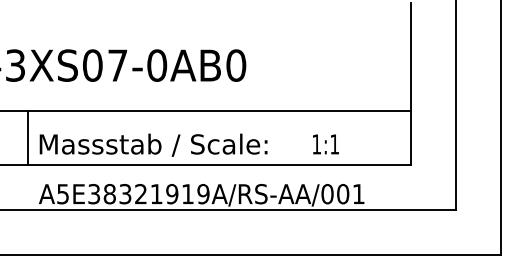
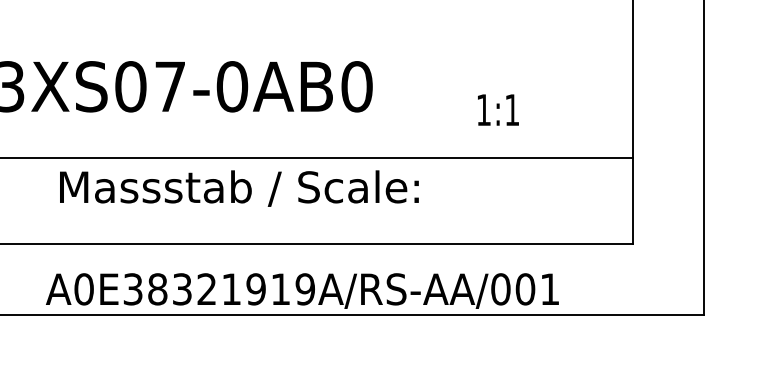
line: (27, 137) -> (28, 200), removed
text: (153, 144) -> (239, 187), moved
text: (325, 144) -> (497, 110), moved
text: (63, 194) -> (84, 289), A5E38321919A/RS-AA/001 -> A0E38321919A/RS-AA/001

